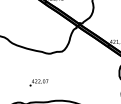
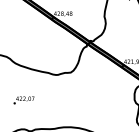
text: (38, 82) -> (23, 100), moved

